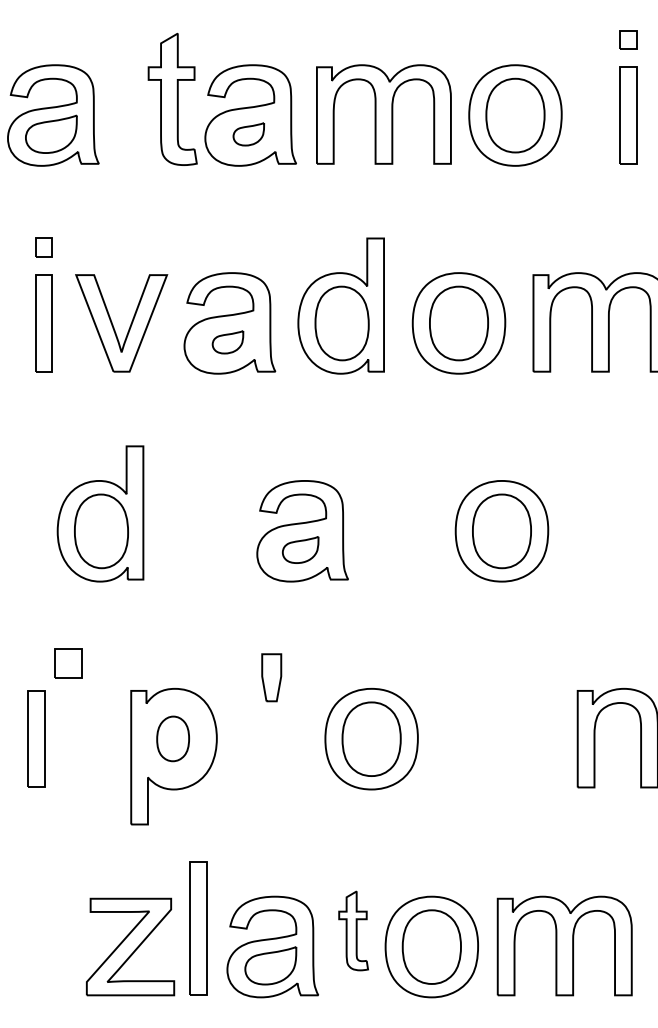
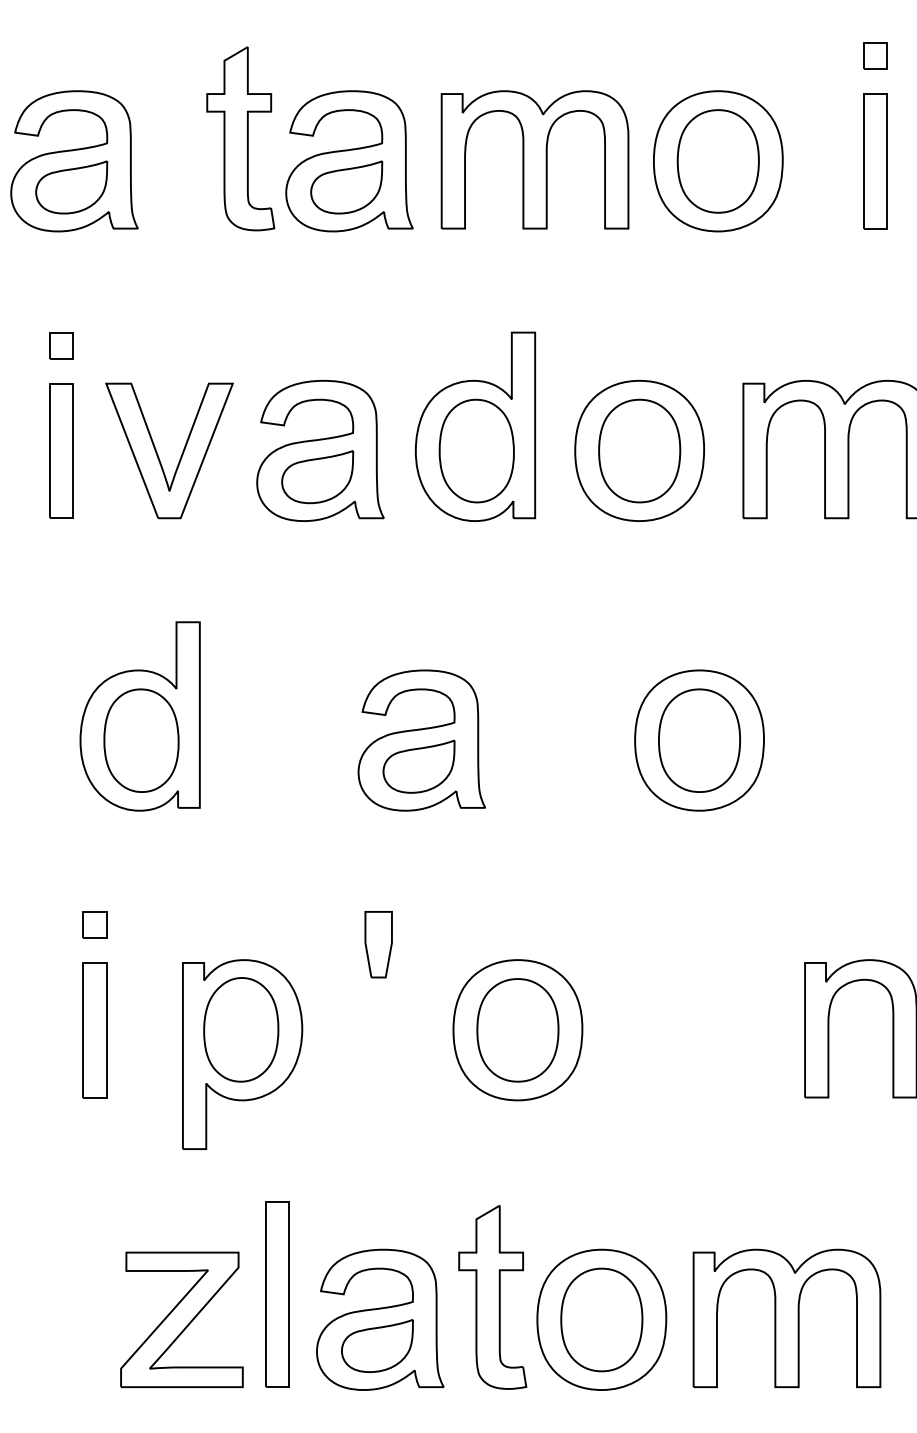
part: (248, 134) -> (346, 187), size x1.67
part: (227, 342) -> (317, 477), size x1.67
part: (300, 549) -> (418, 766), size x1.43
part: (67, 663) -> (94, 924), size x0.62
part: (173, 738) -> (241, 1029), size x1.67
part: (36, 739) -> (94, 1030), moved
part: (353, 930) -> (492, 1297), size x1.67

